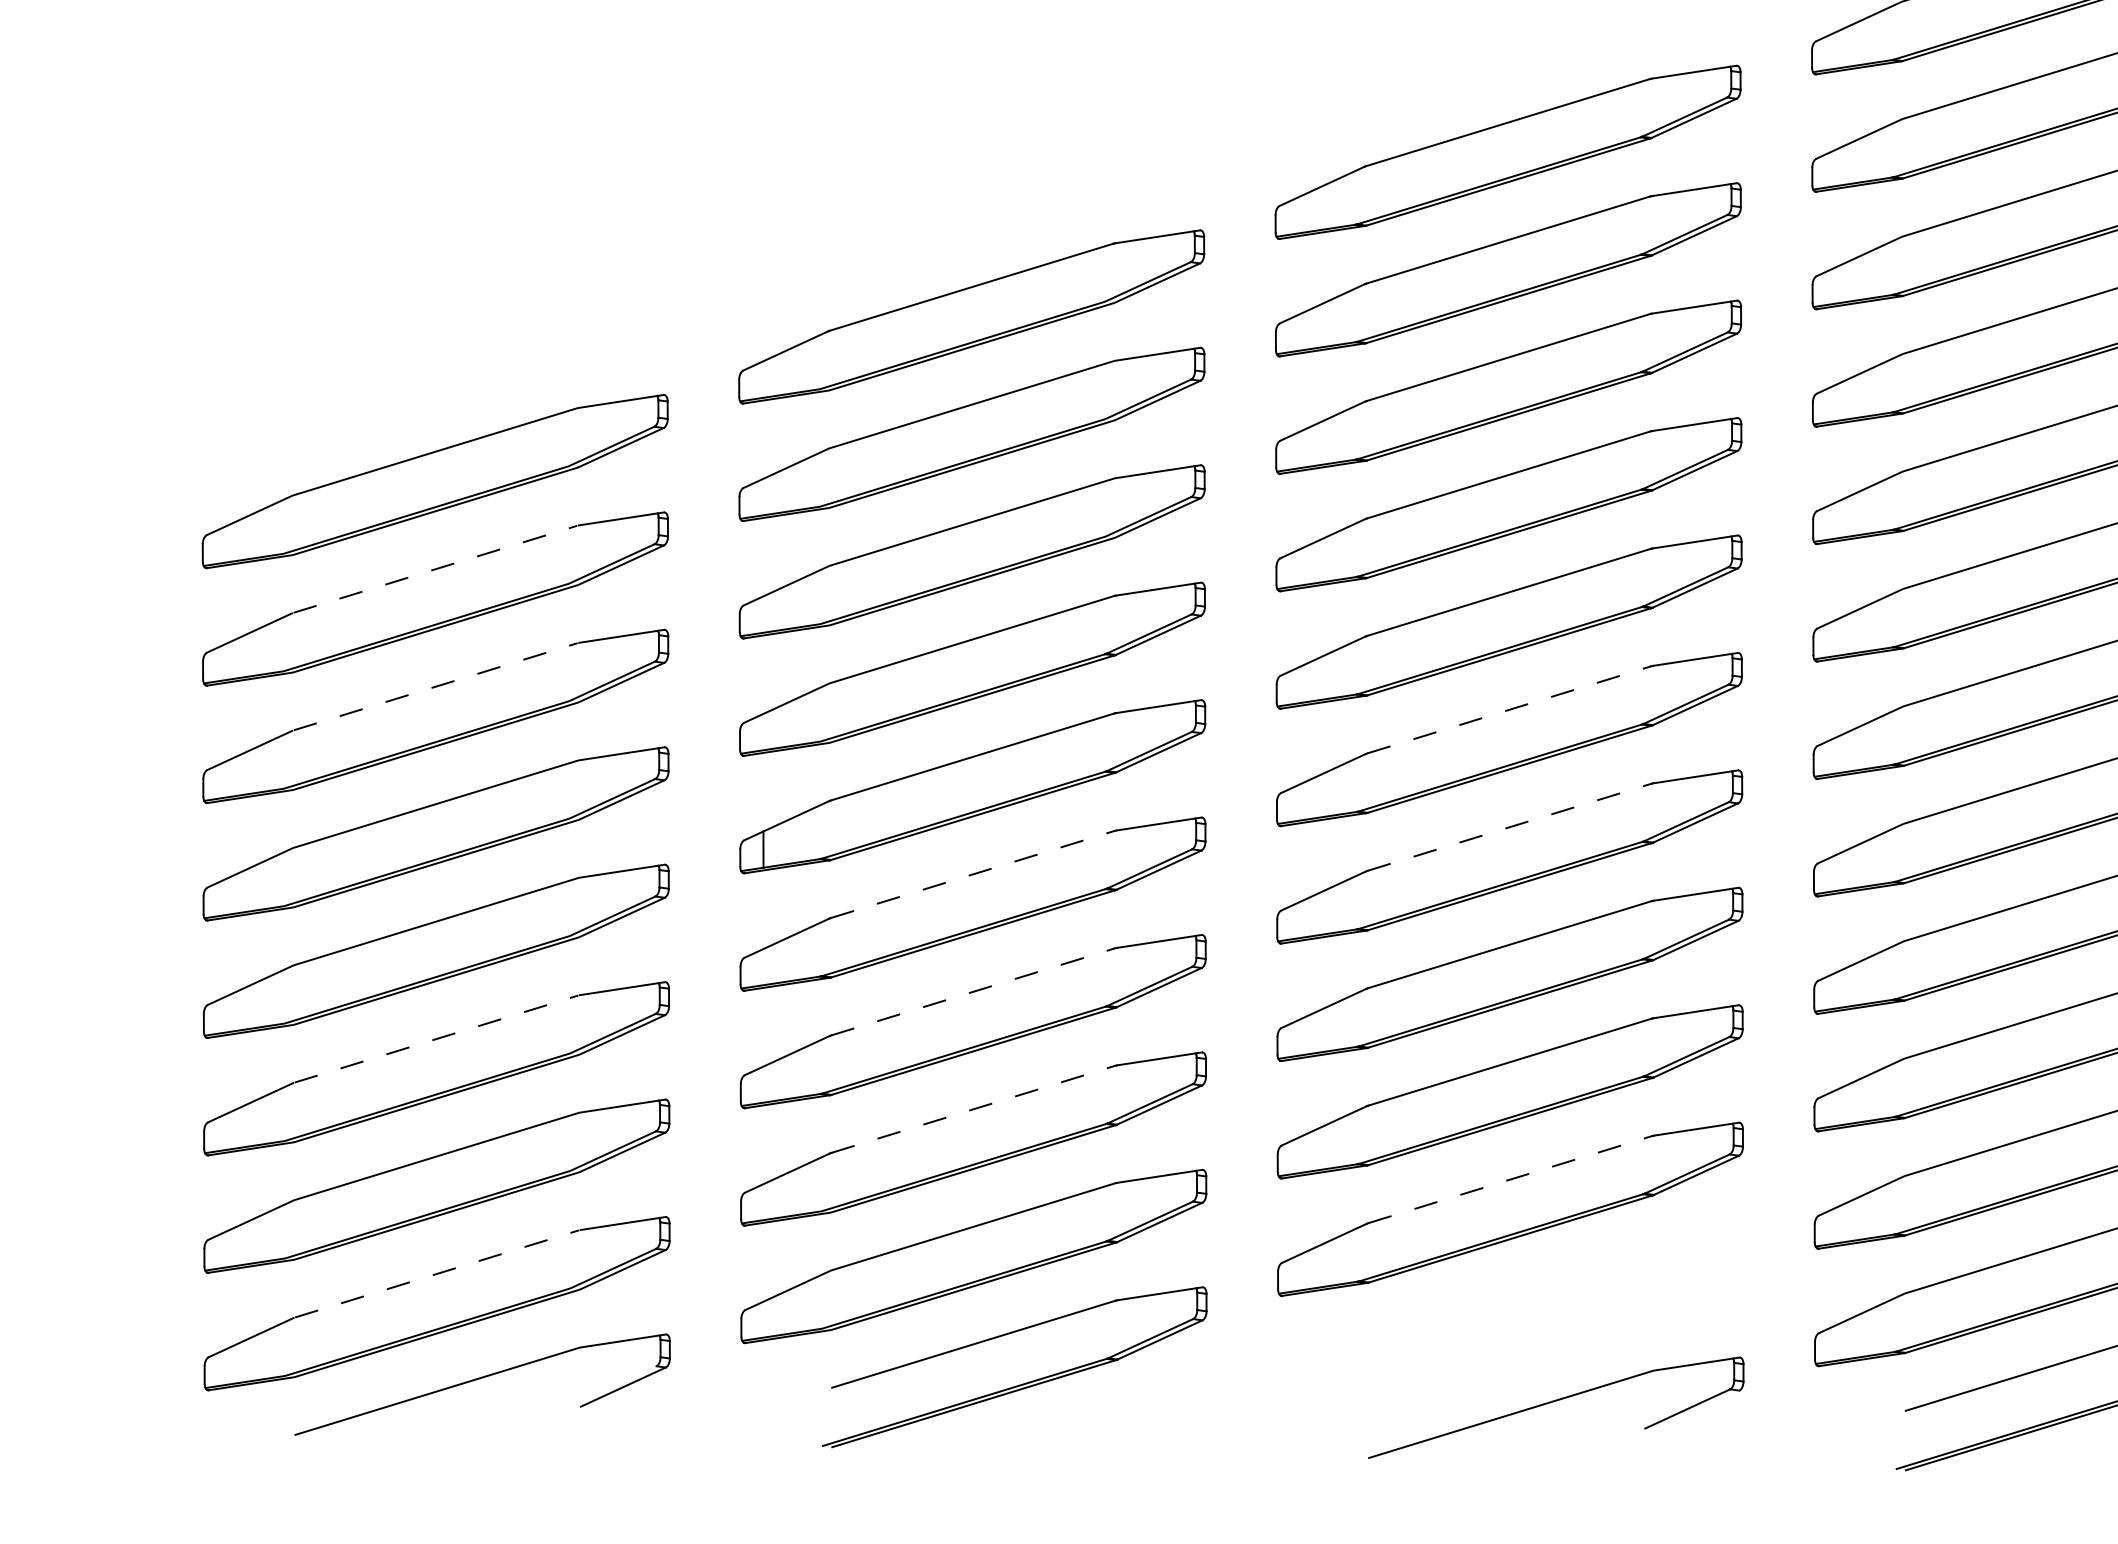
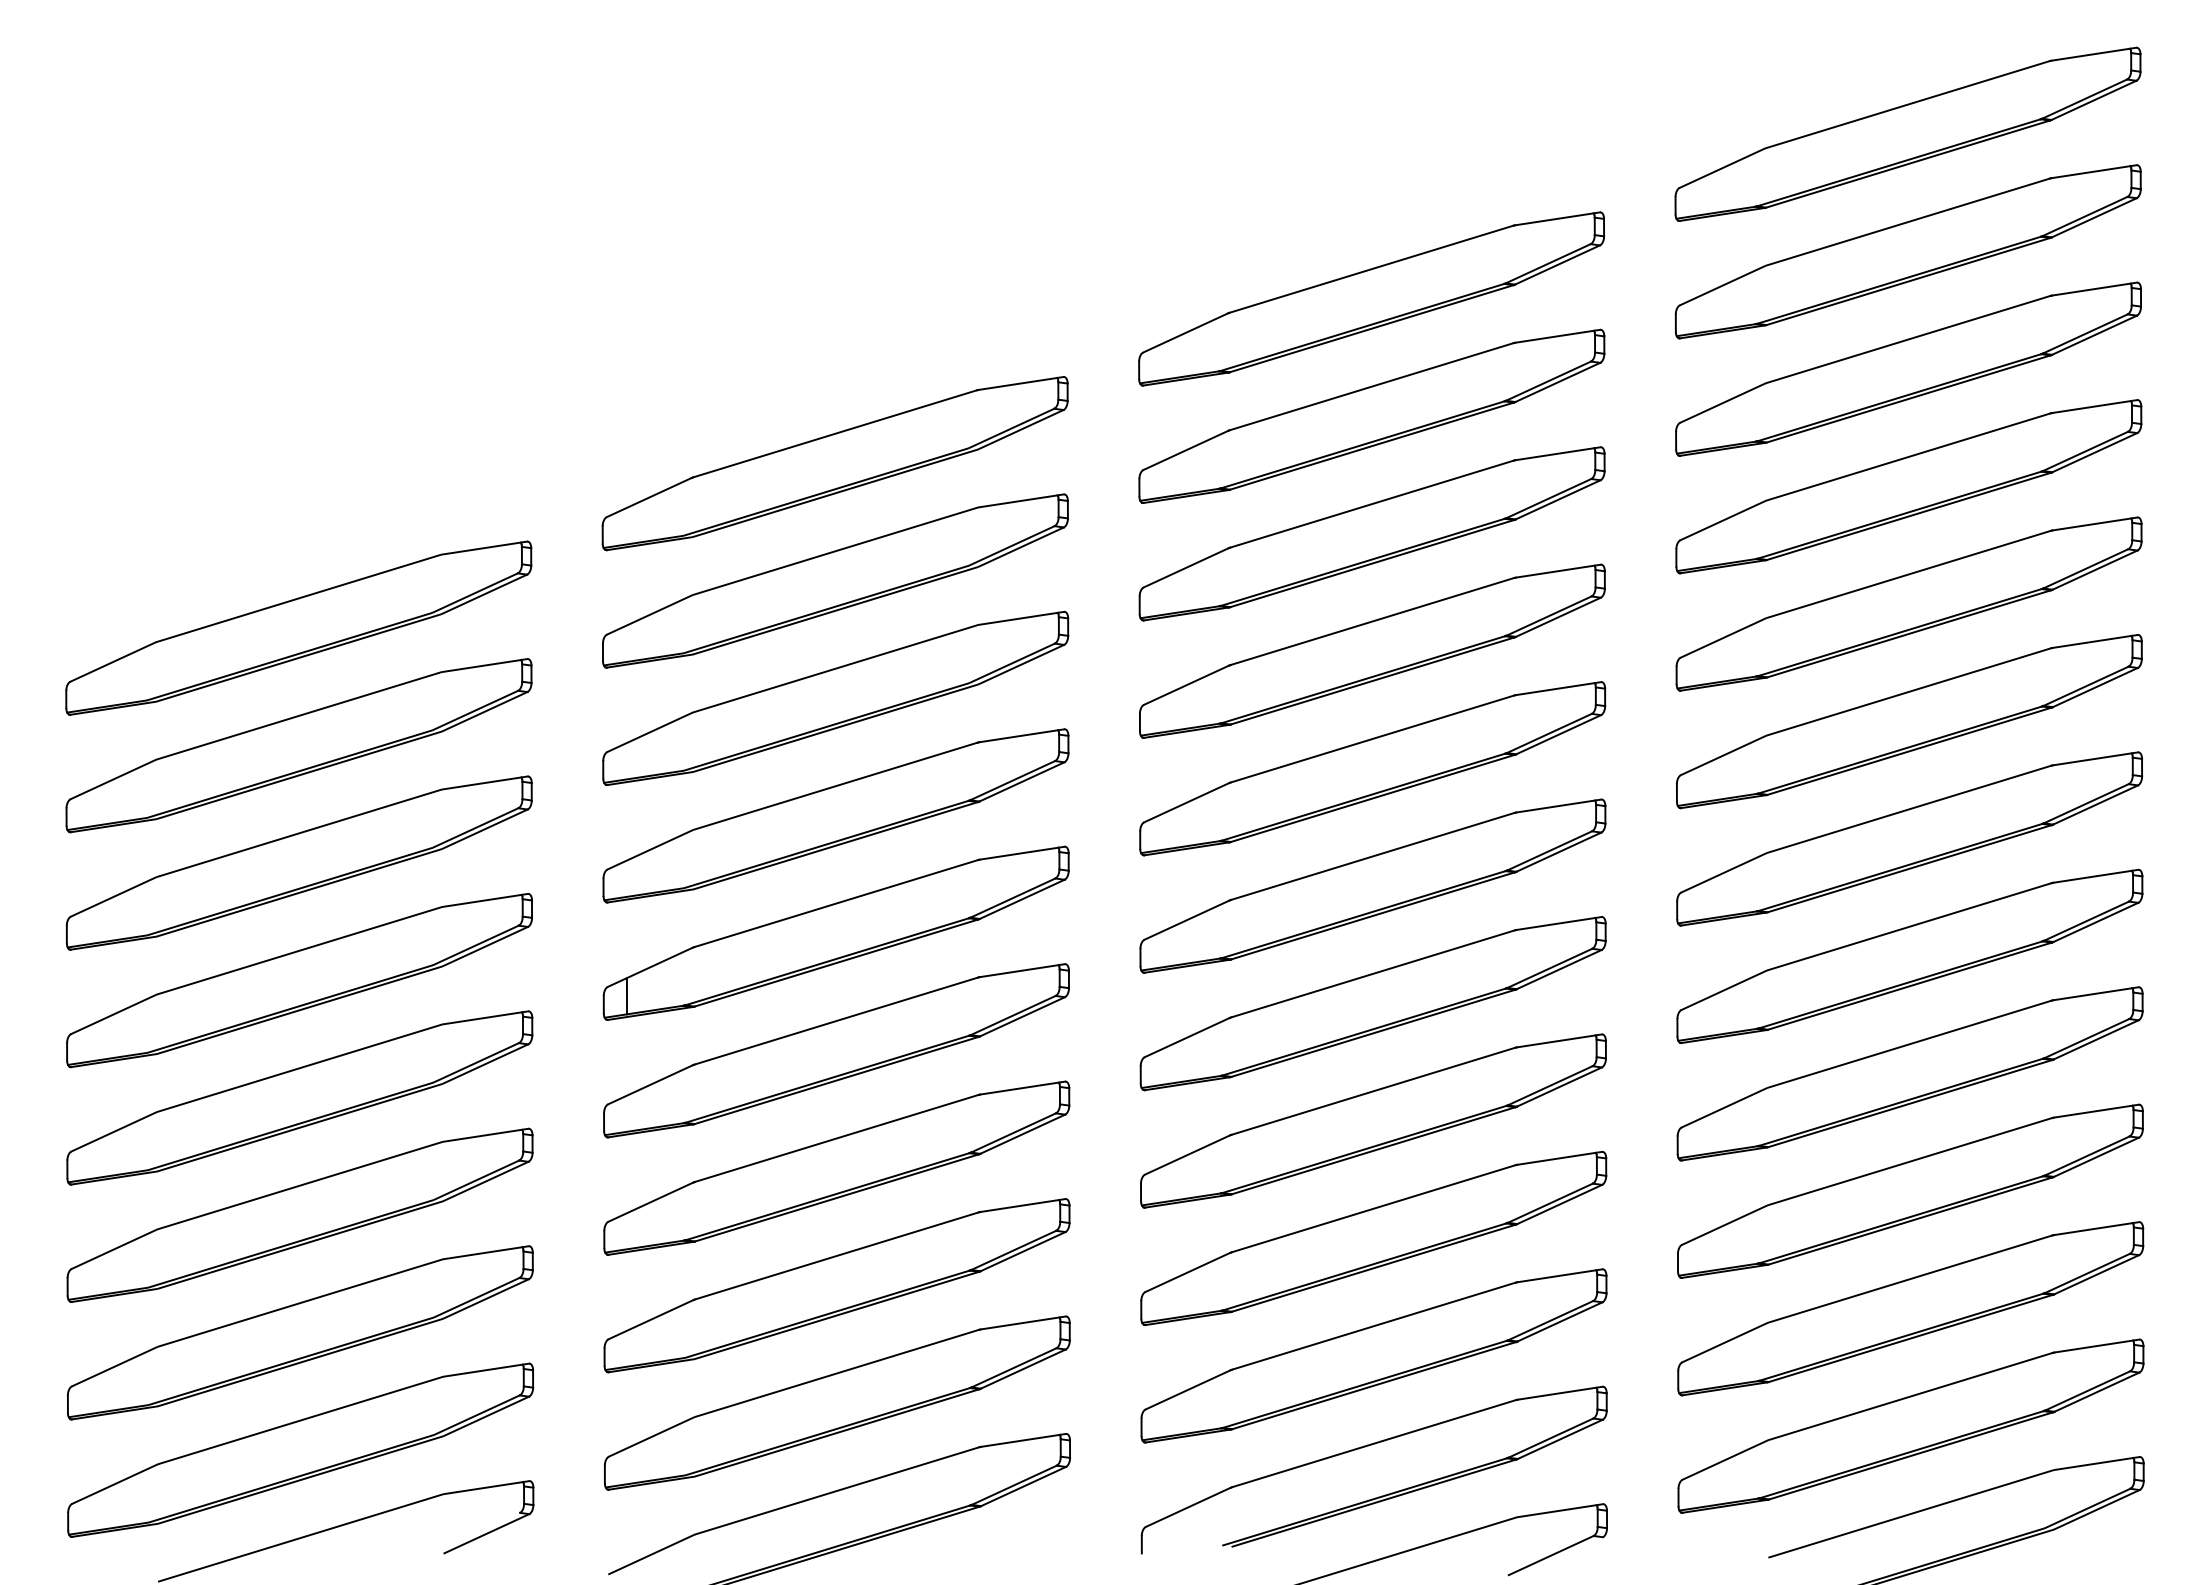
line: (436, 568) -> (299, 715), dashed -> solid
line: (436, 686) -> (299, 833), dashed -> solid
line: (1510, 709) -> (1373, 856), dashed -> solid
line: (1510, 826) -> (1373, 973), dashed -> solid
line: (973, 873) -> (836, 1020), dashed -> solid
line: (974, 991) -> (837, 1138), dashed -> solid
line: (437, 1038) -> (300, 1185), dashed -> solid
line: (974, 1108) -> (837, 1255), dashed -> solid
line: (1511, 1179) -> (1374, 1326), dashed -> solid
line: (438, 1273) -> (301, 1420), dashed -> solid
part: (1502, 1300) -> (1365, 1447), added
line: (788, 1407) -> (651, 1554), added

